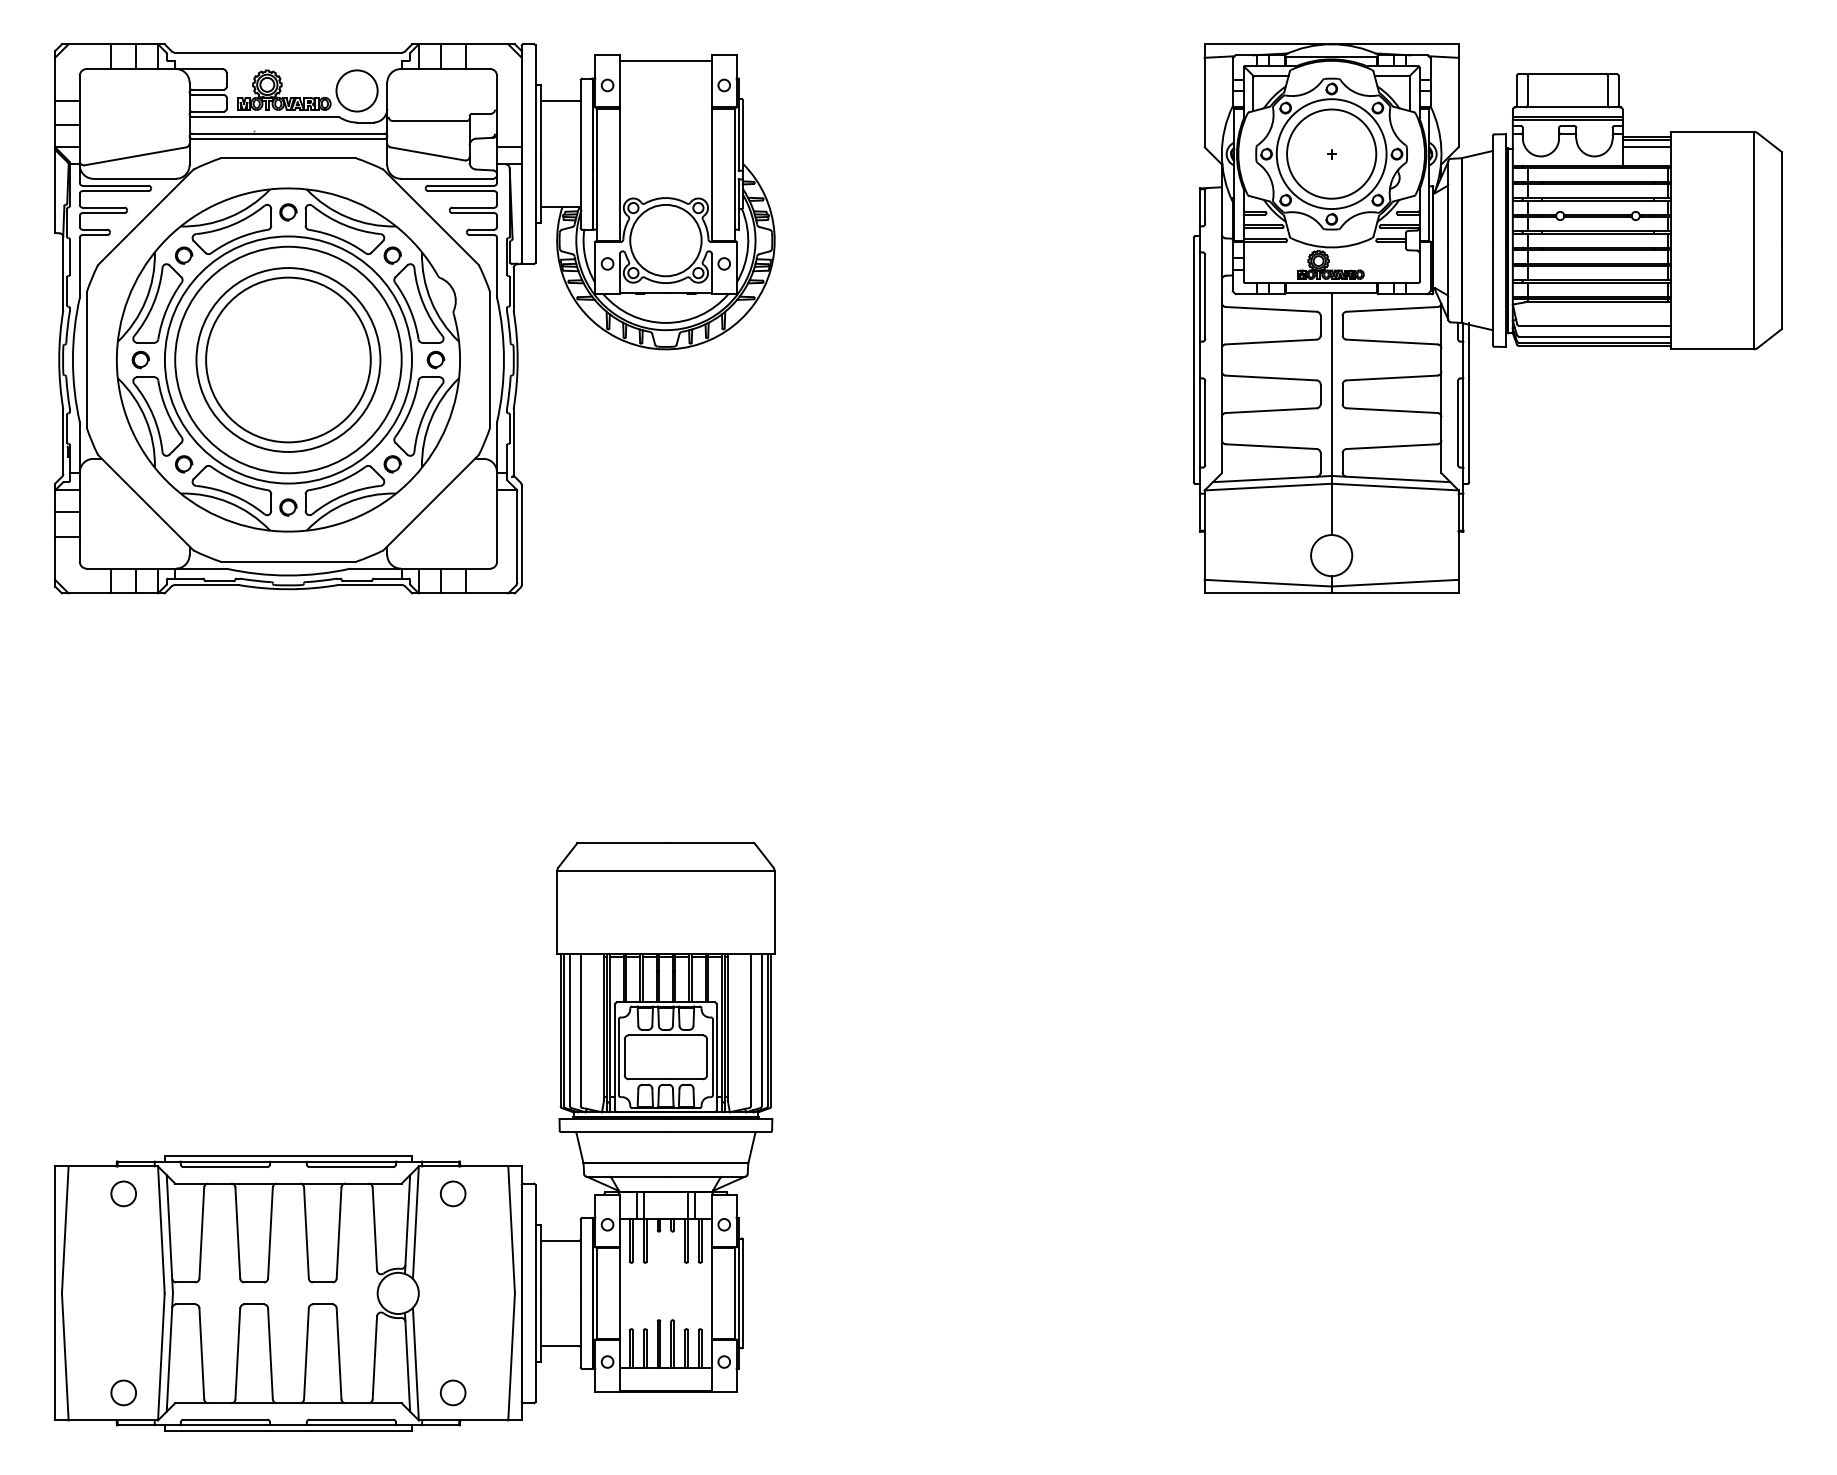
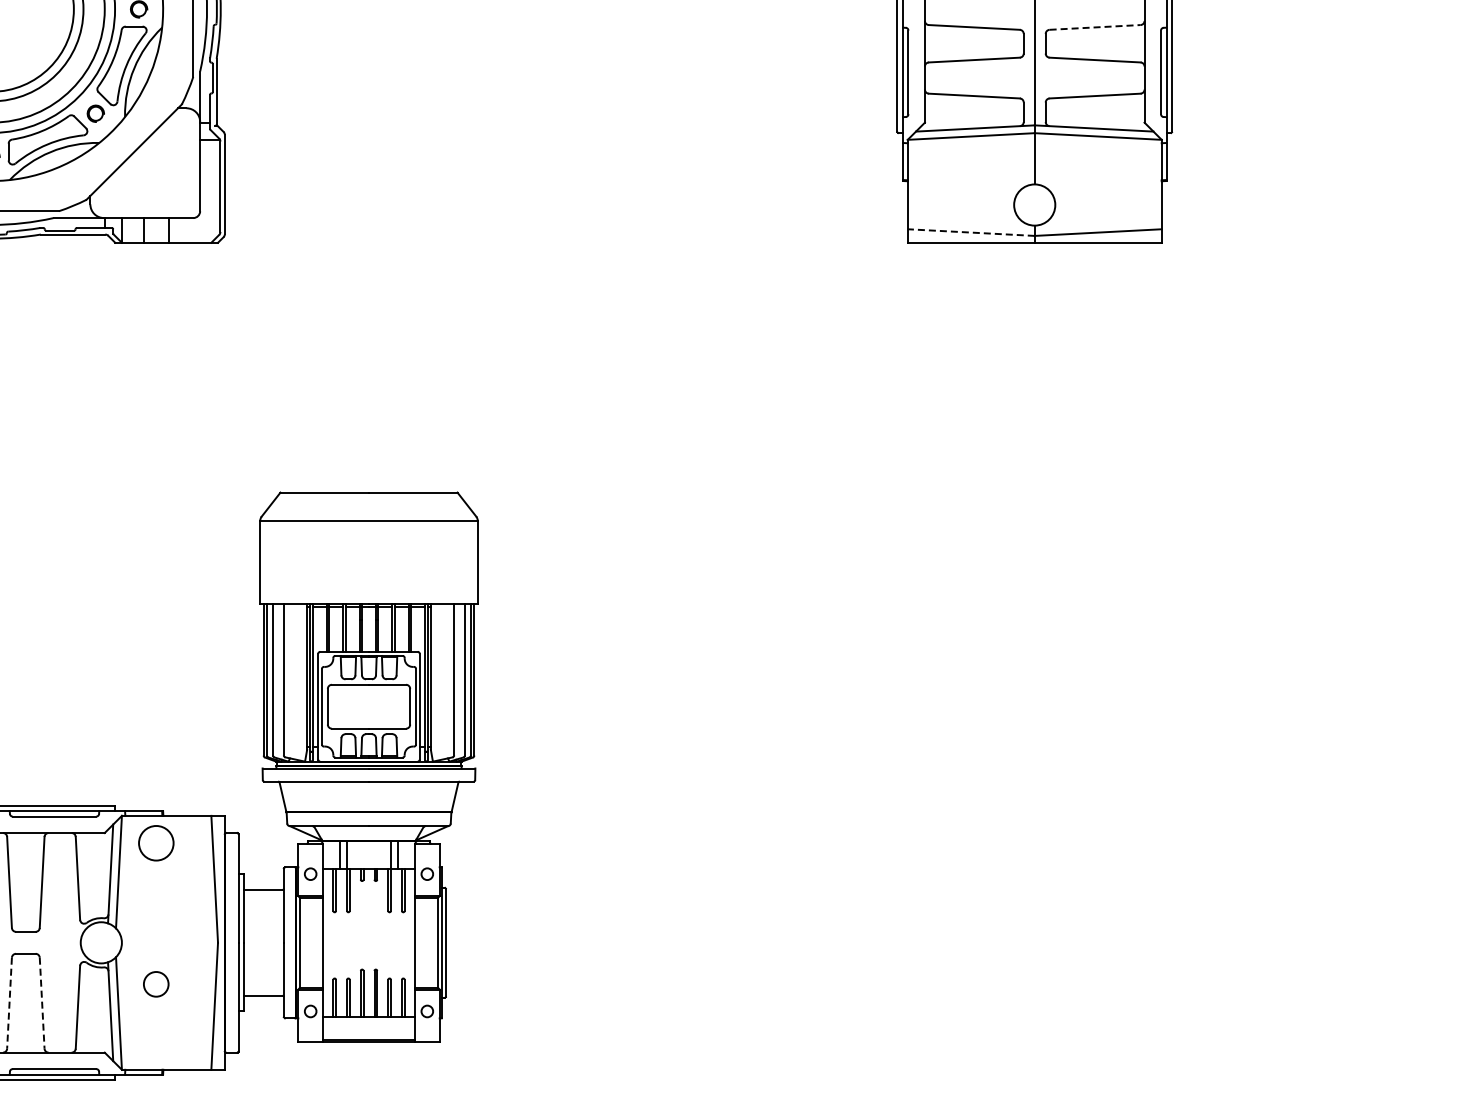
line: (1392, 378) -> (1095, 27), solid -> dashed
line: (1268, 583) -> (971, 232), solid -> dashed
circle: (452, 1193) -> (155, 842), size x1.4
line: (306, 1353) -> (9, 1002), solid -> dashed
line: (339, 1353) -> (42, 1002), solid -> dashed
circle: (452, 1392) -> (155, 983), moved

